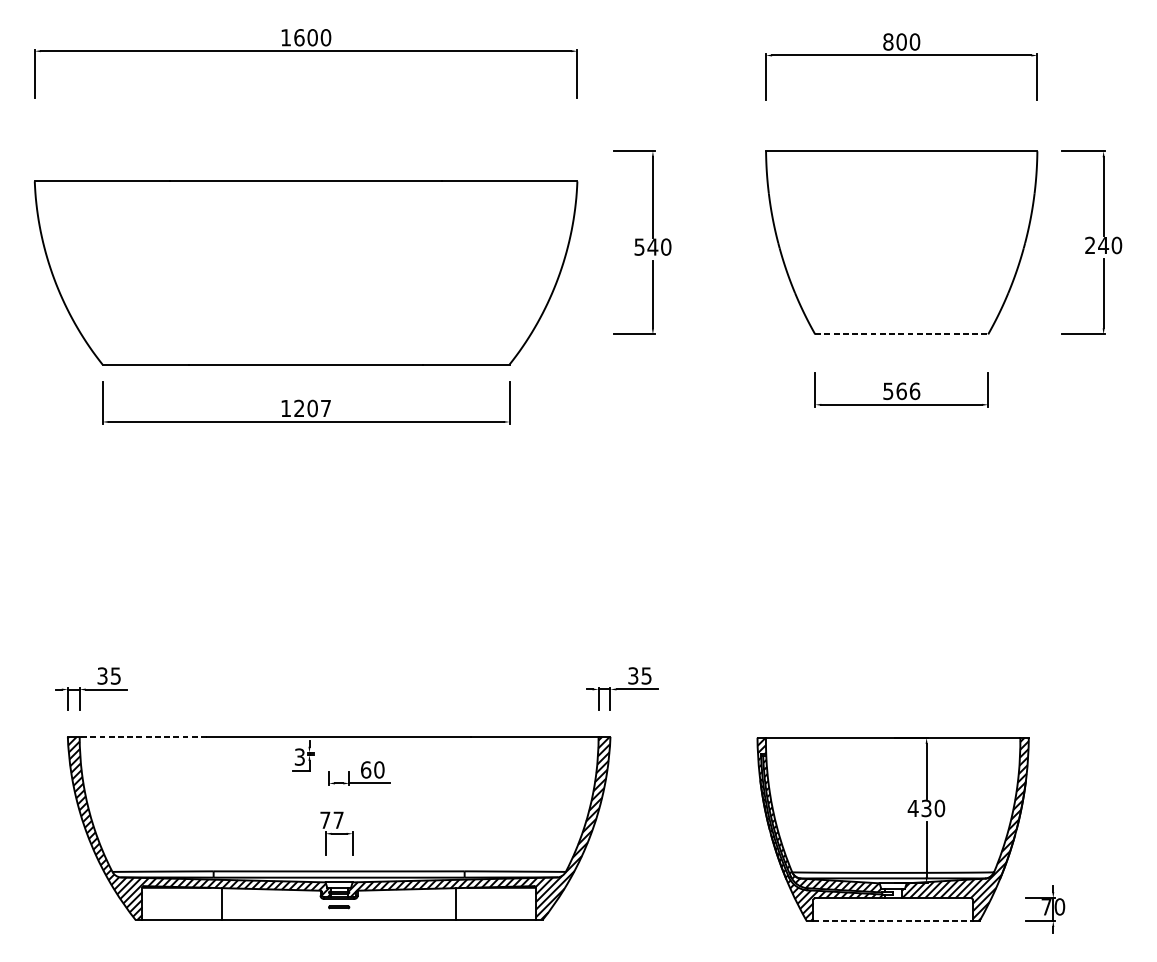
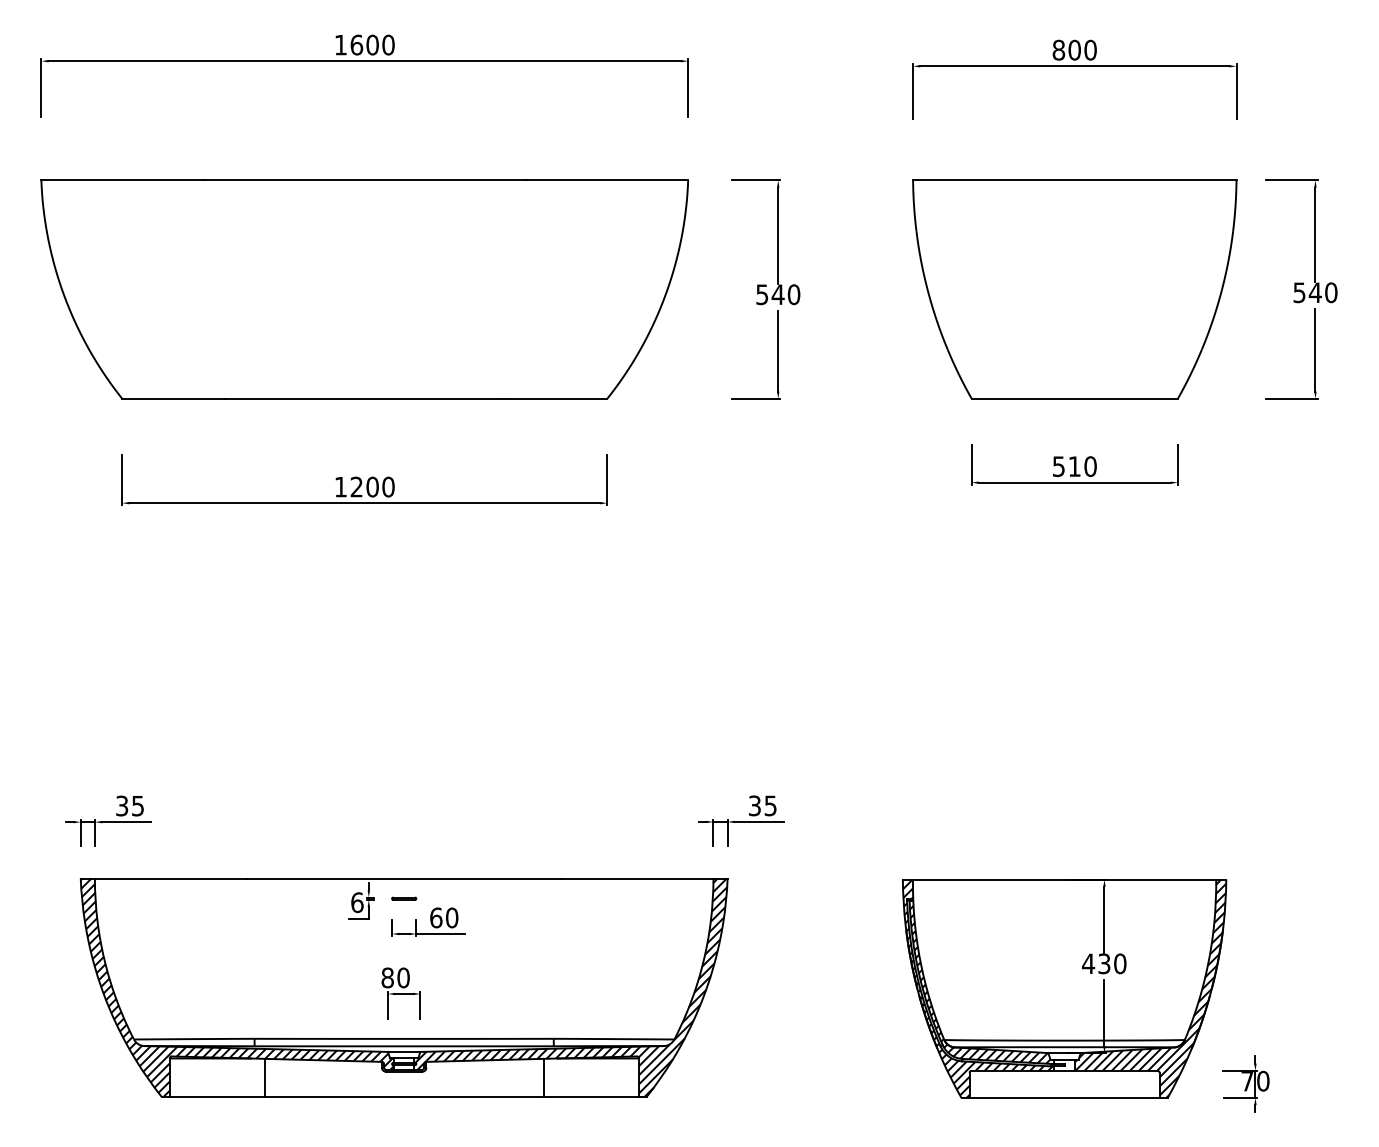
text: (1090, 245) -> (1299, 292), 240 -> 540
part: (305, 272) -> (364, 289), moved
line: (902, 334) -> (1075, 398), dashed -> solid
text: (908, 391) -> (1082, 466), 566 -> 510
text: (325, 408) -> (388, 486), 1207 -> 1200
line: (143, 736) -> (170, 878), dashed -> solid
text: (299, 756) -> (357, 902), 3 -> 6
text: (331, 819) -> (395, 977), 77 -> 80
line: (339, 907) -> (404, 898), moved
line: (893, 920) -> (1065, 1097), dashed -> solid

